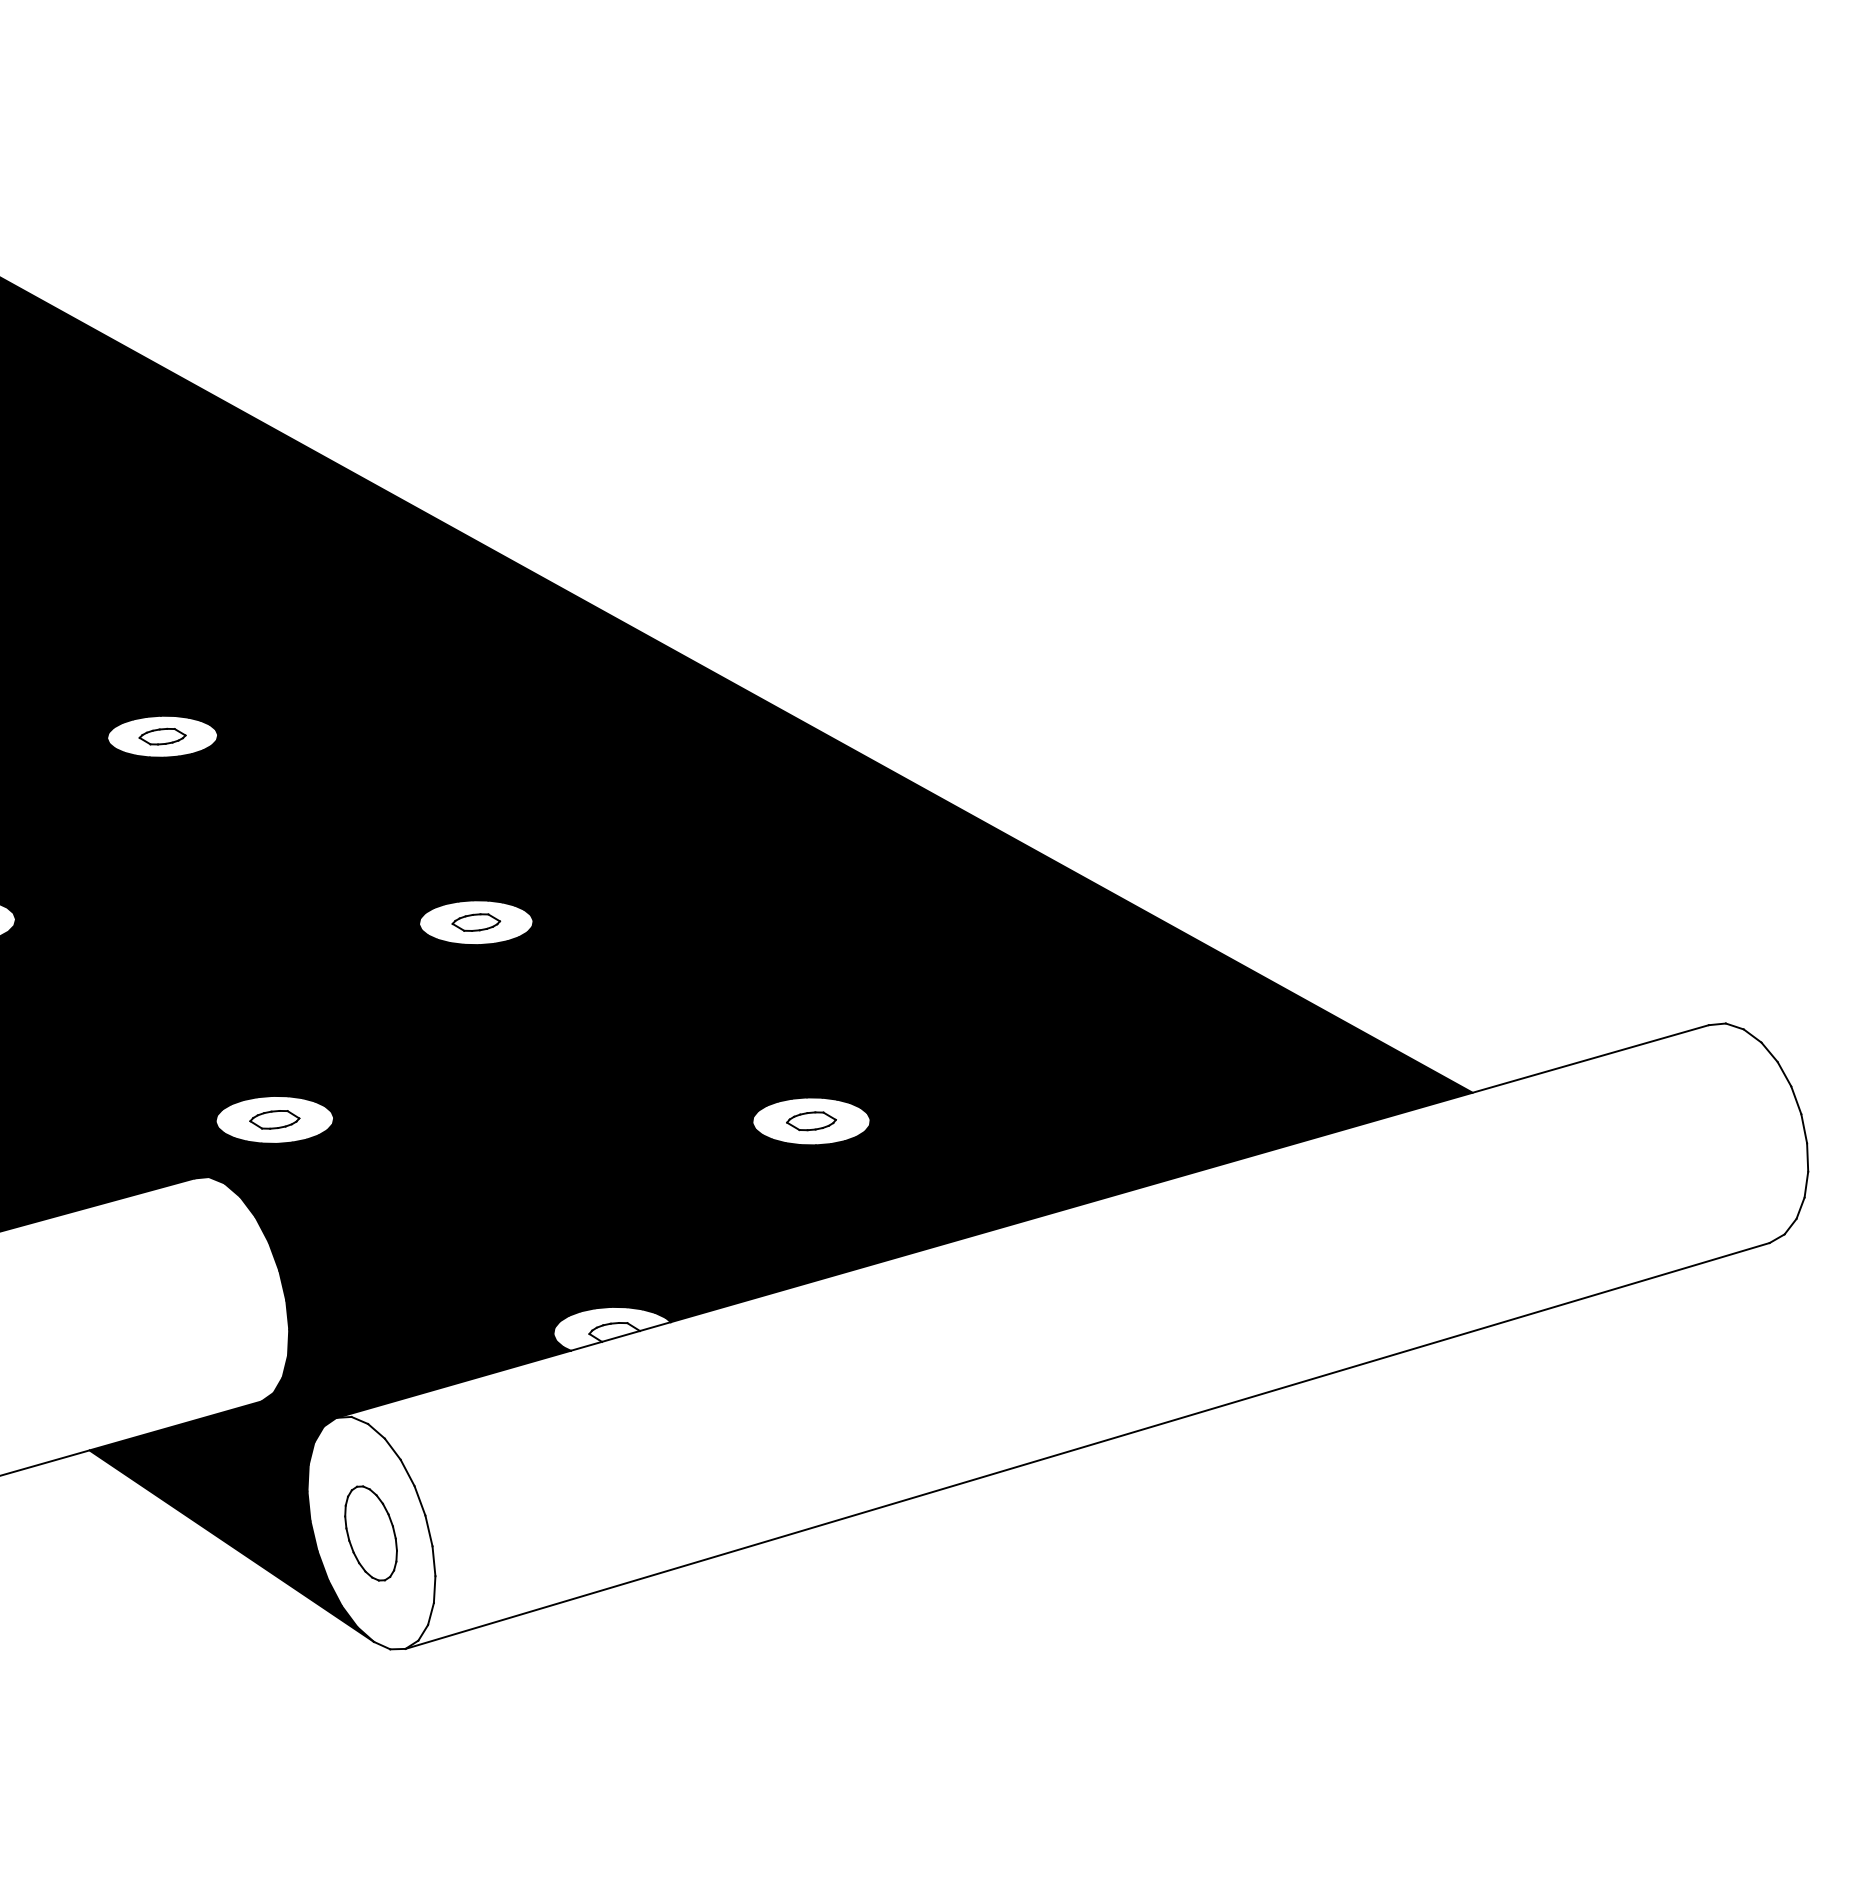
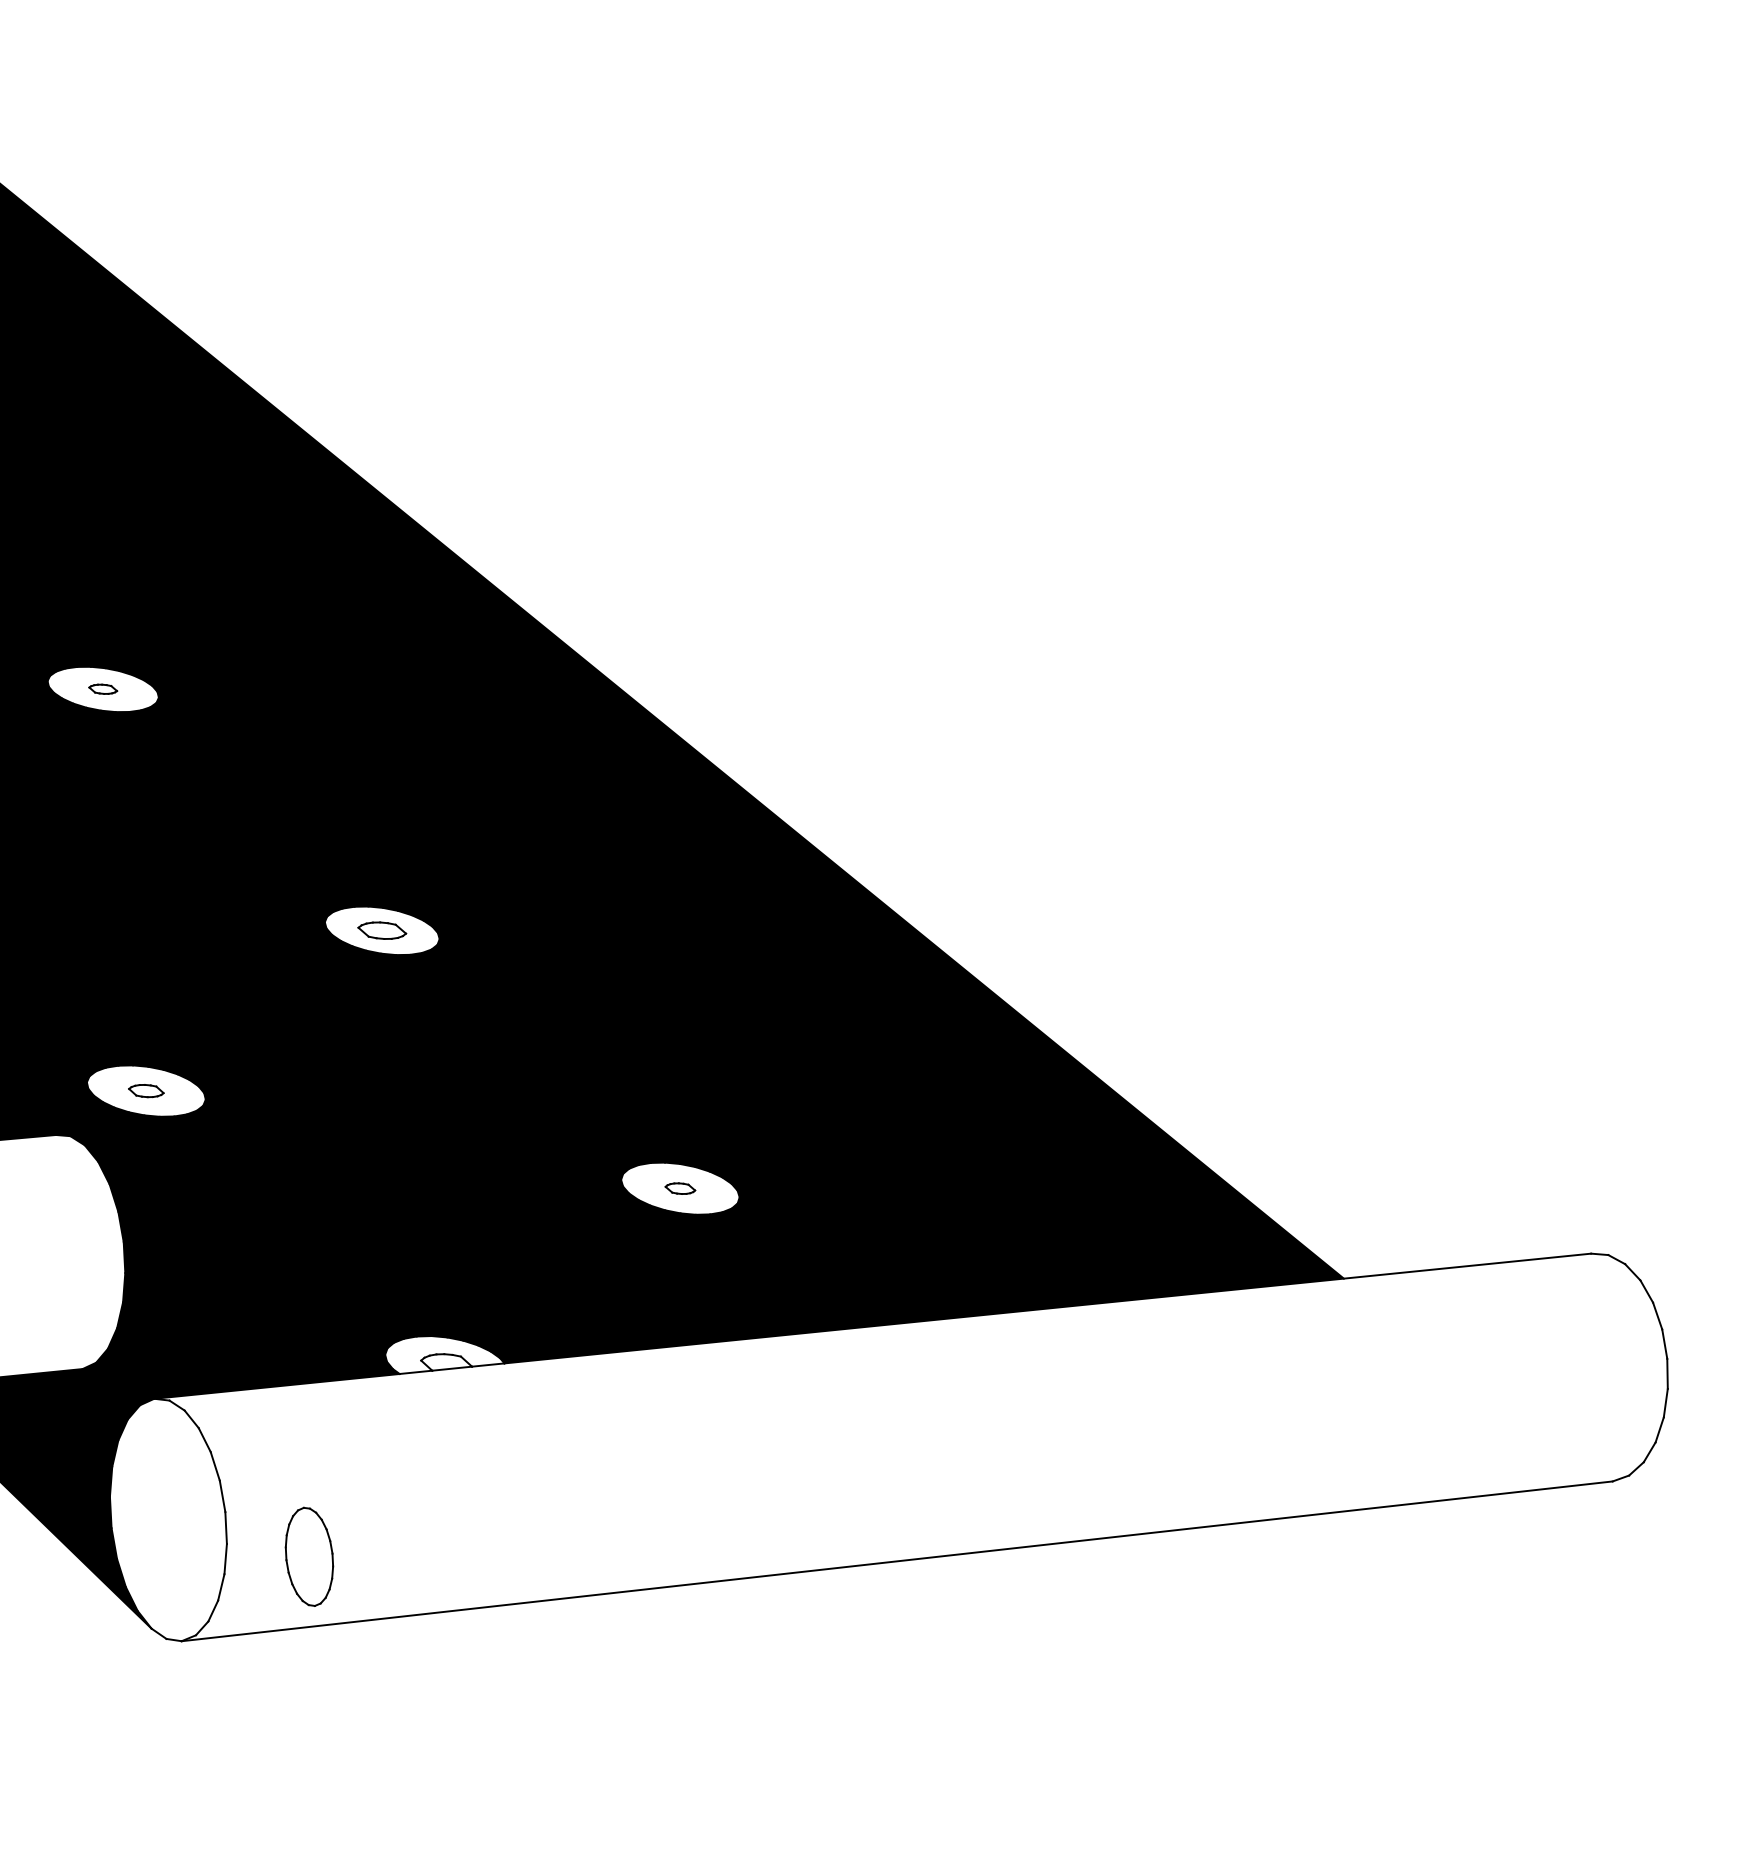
part: (162, 736) -> (103, 689), size x0.6
part: (274, 1119) -> (146, 1090), size x0.7
part: (811, 1121) -> (680, 1188), size x0.6
part: (370, 1533) -> (308, 1556), moved

